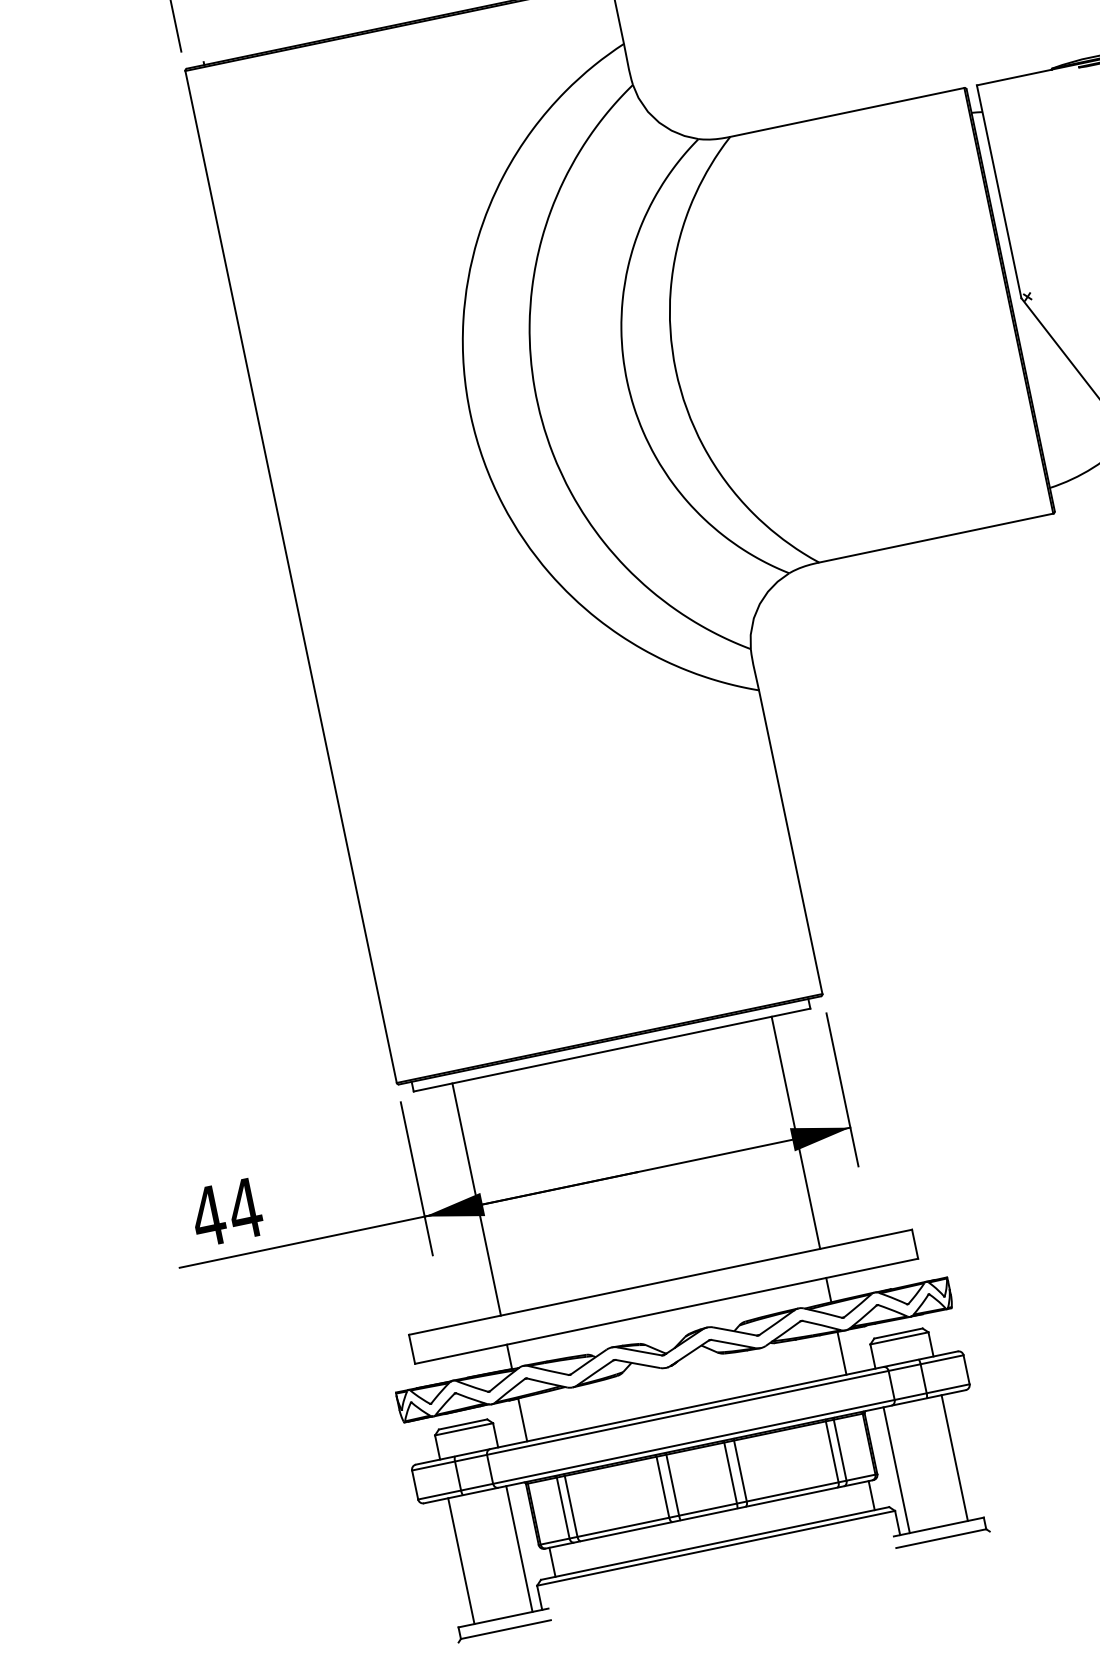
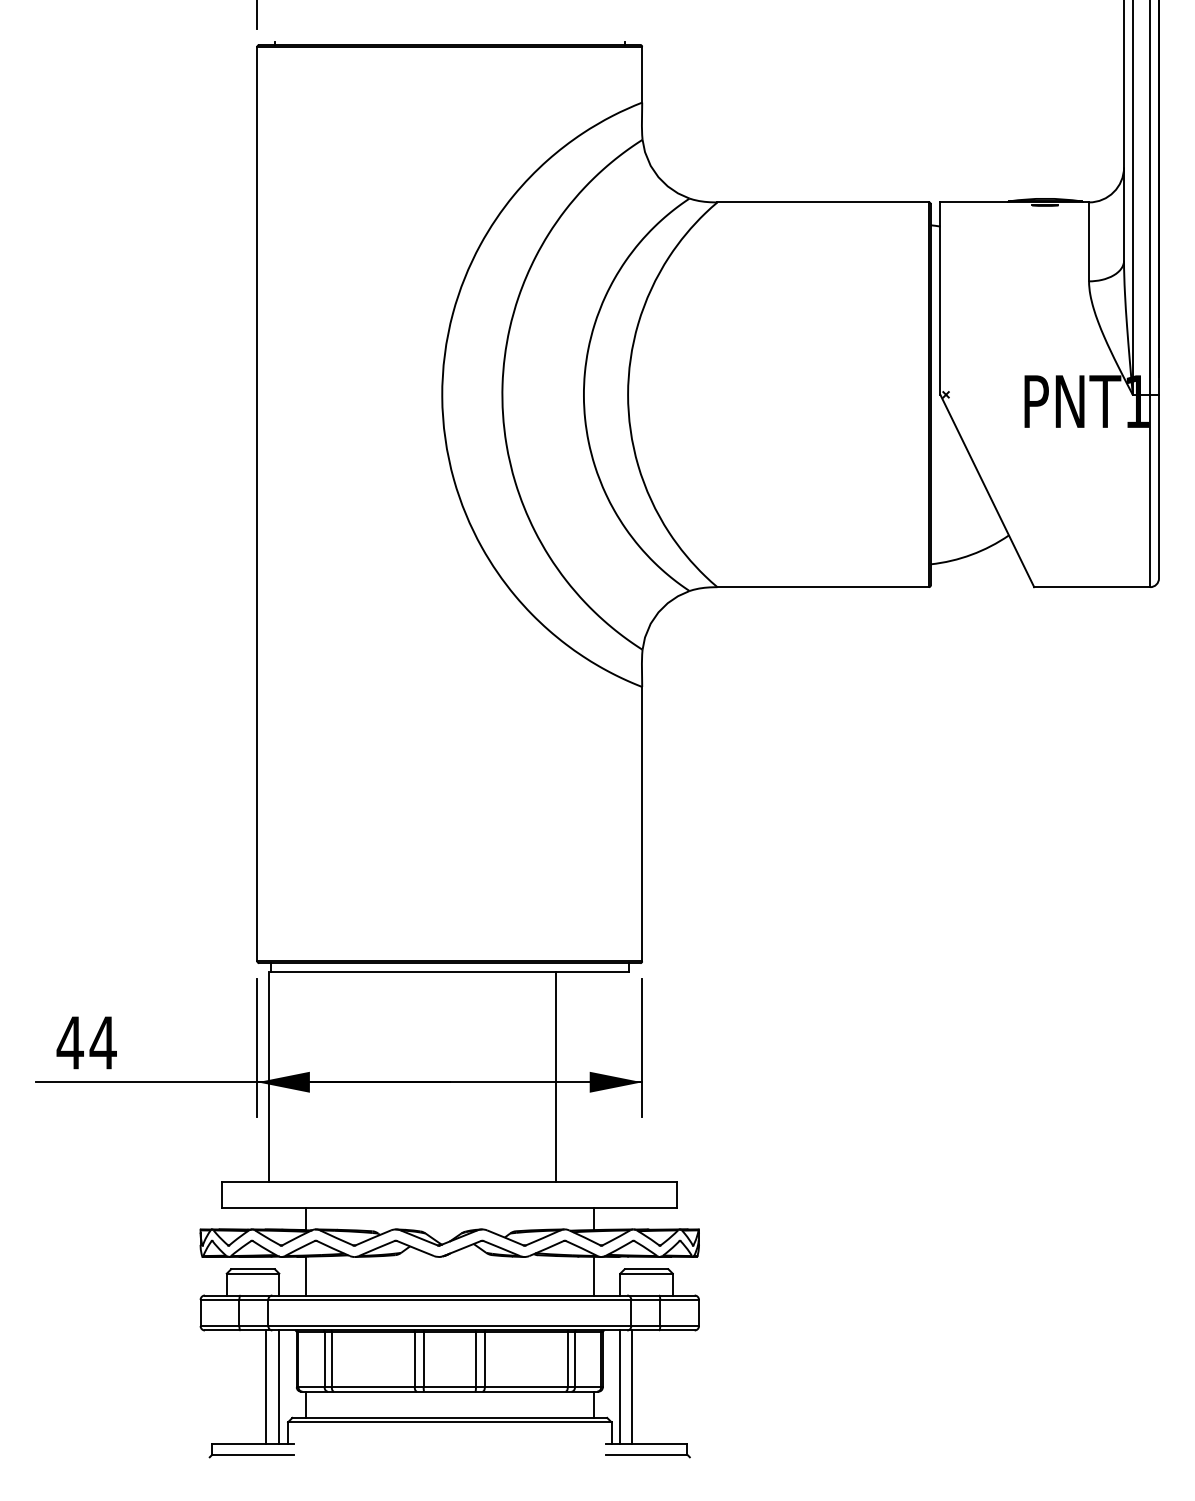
line: (796, 1132) -> (556, 1076), moved
line: (476, 1199) -> (268, 1076), moved
line: (954, 1458) -> (631, 1387), moved
line: (461, 1561) -> (265, 1387), moved

